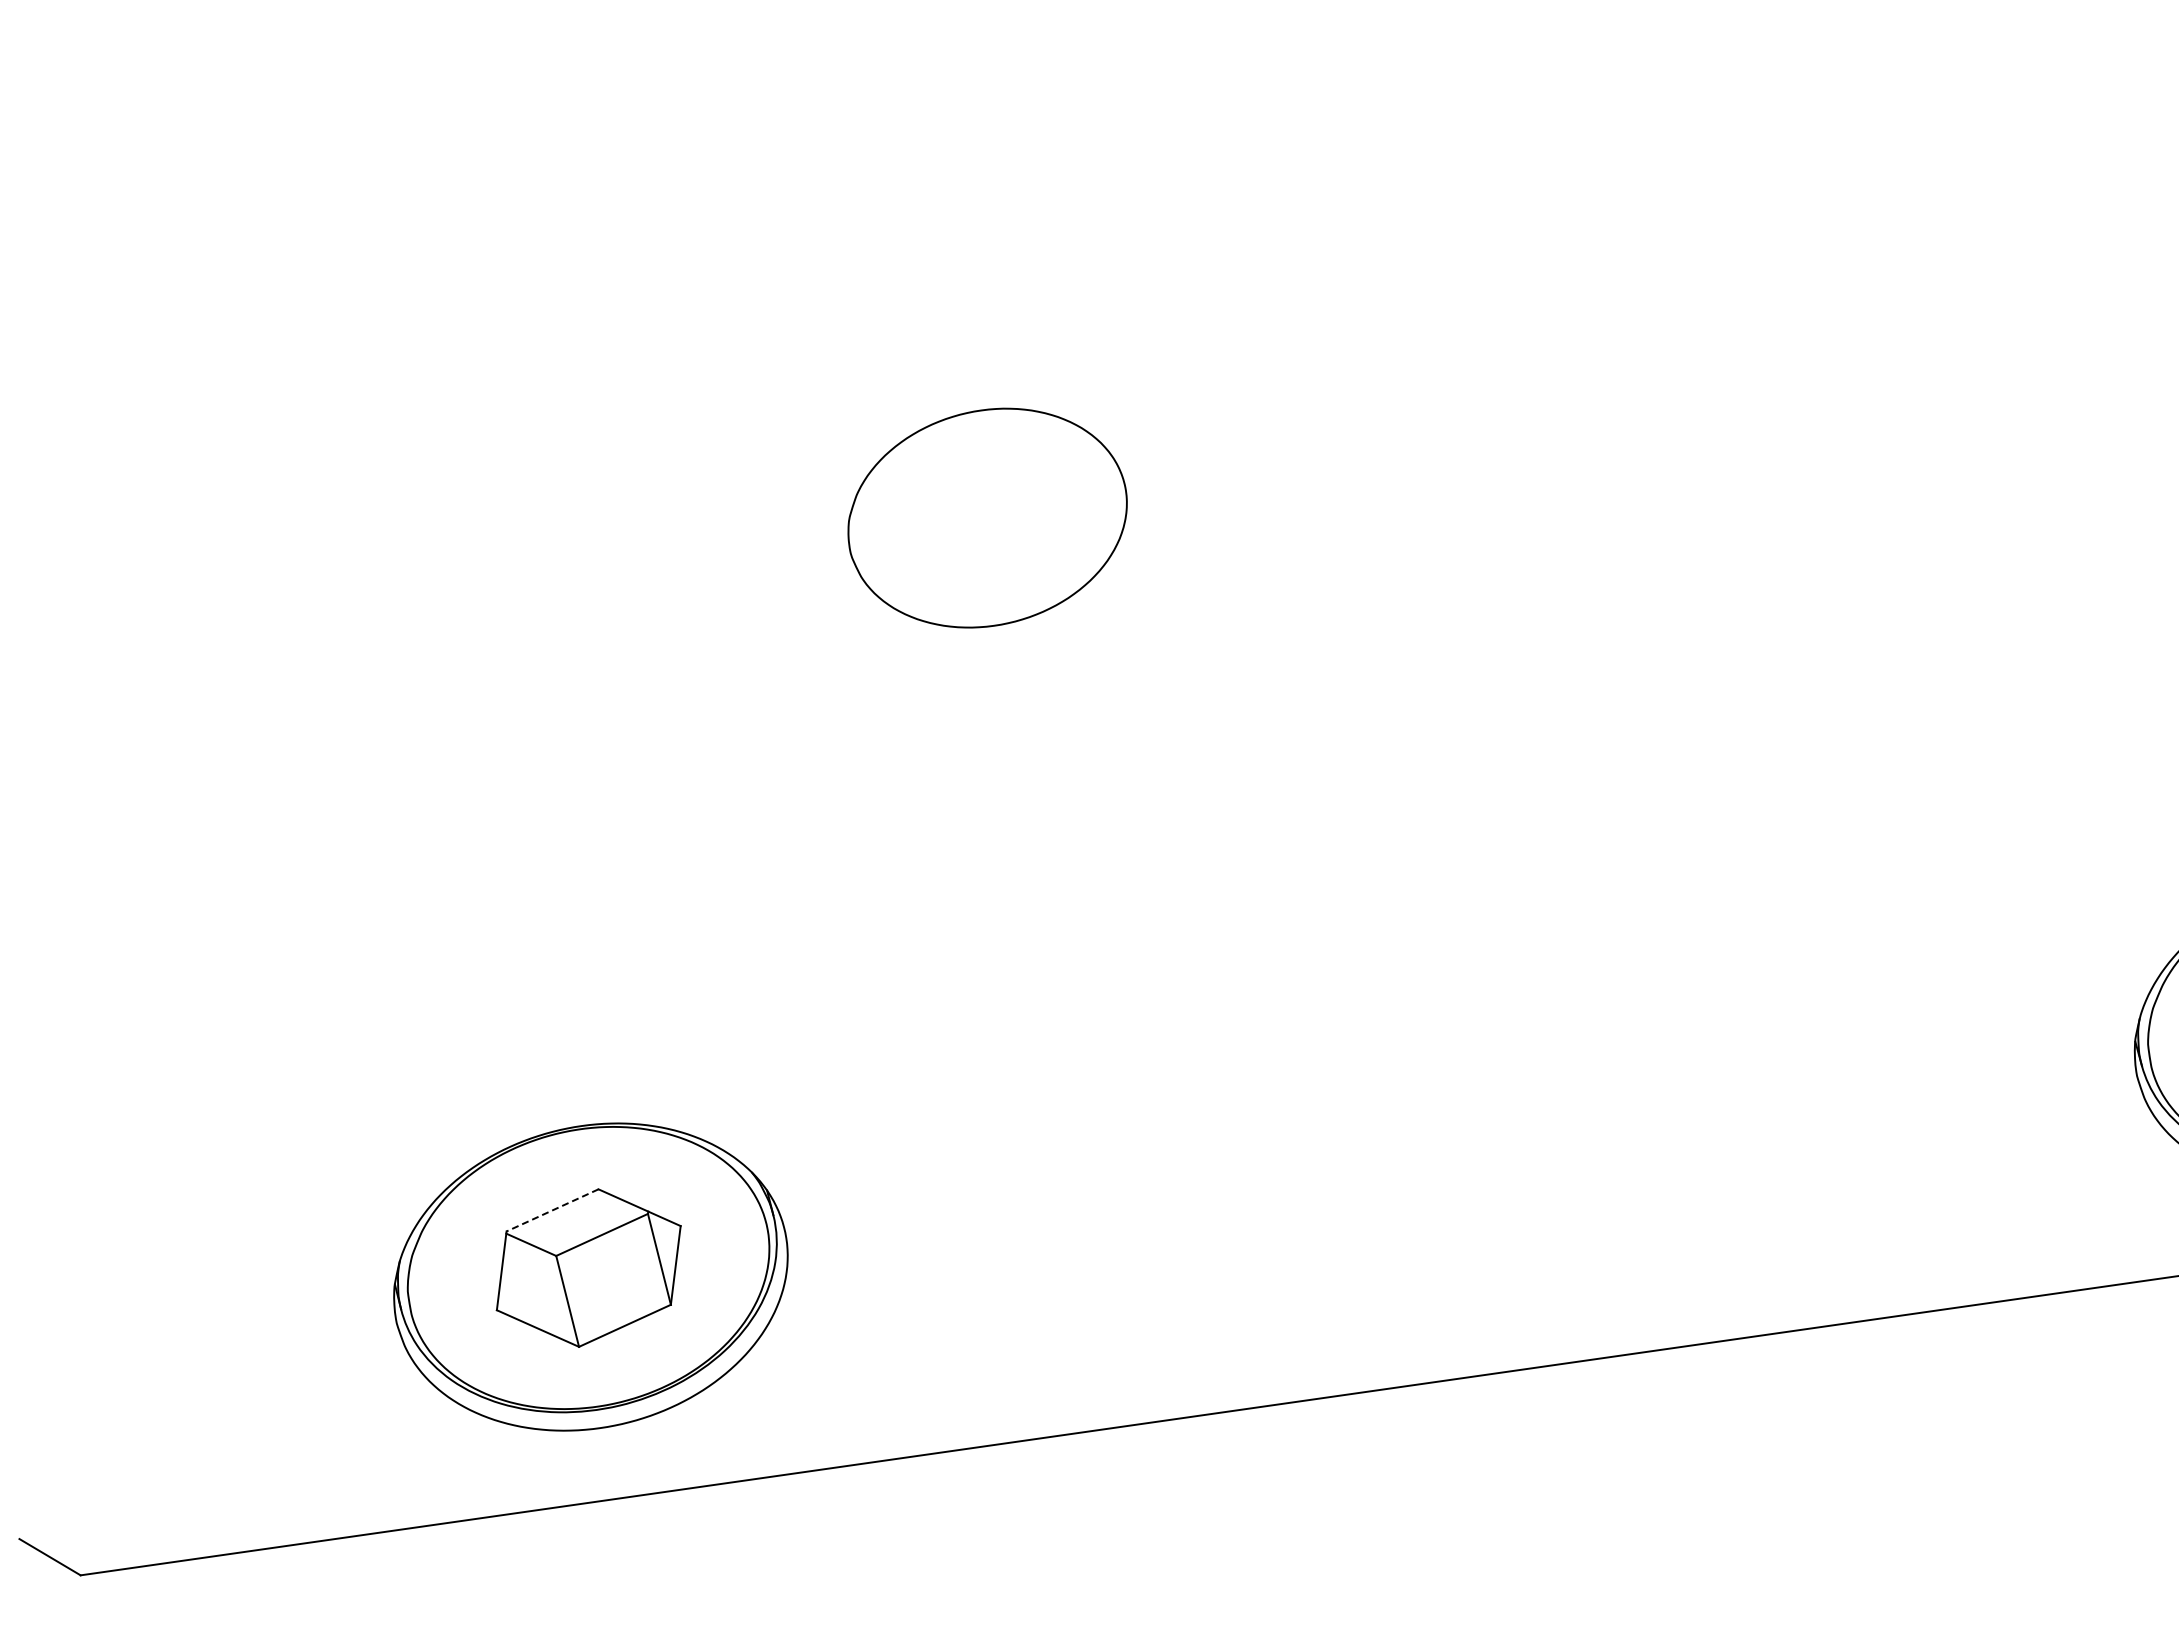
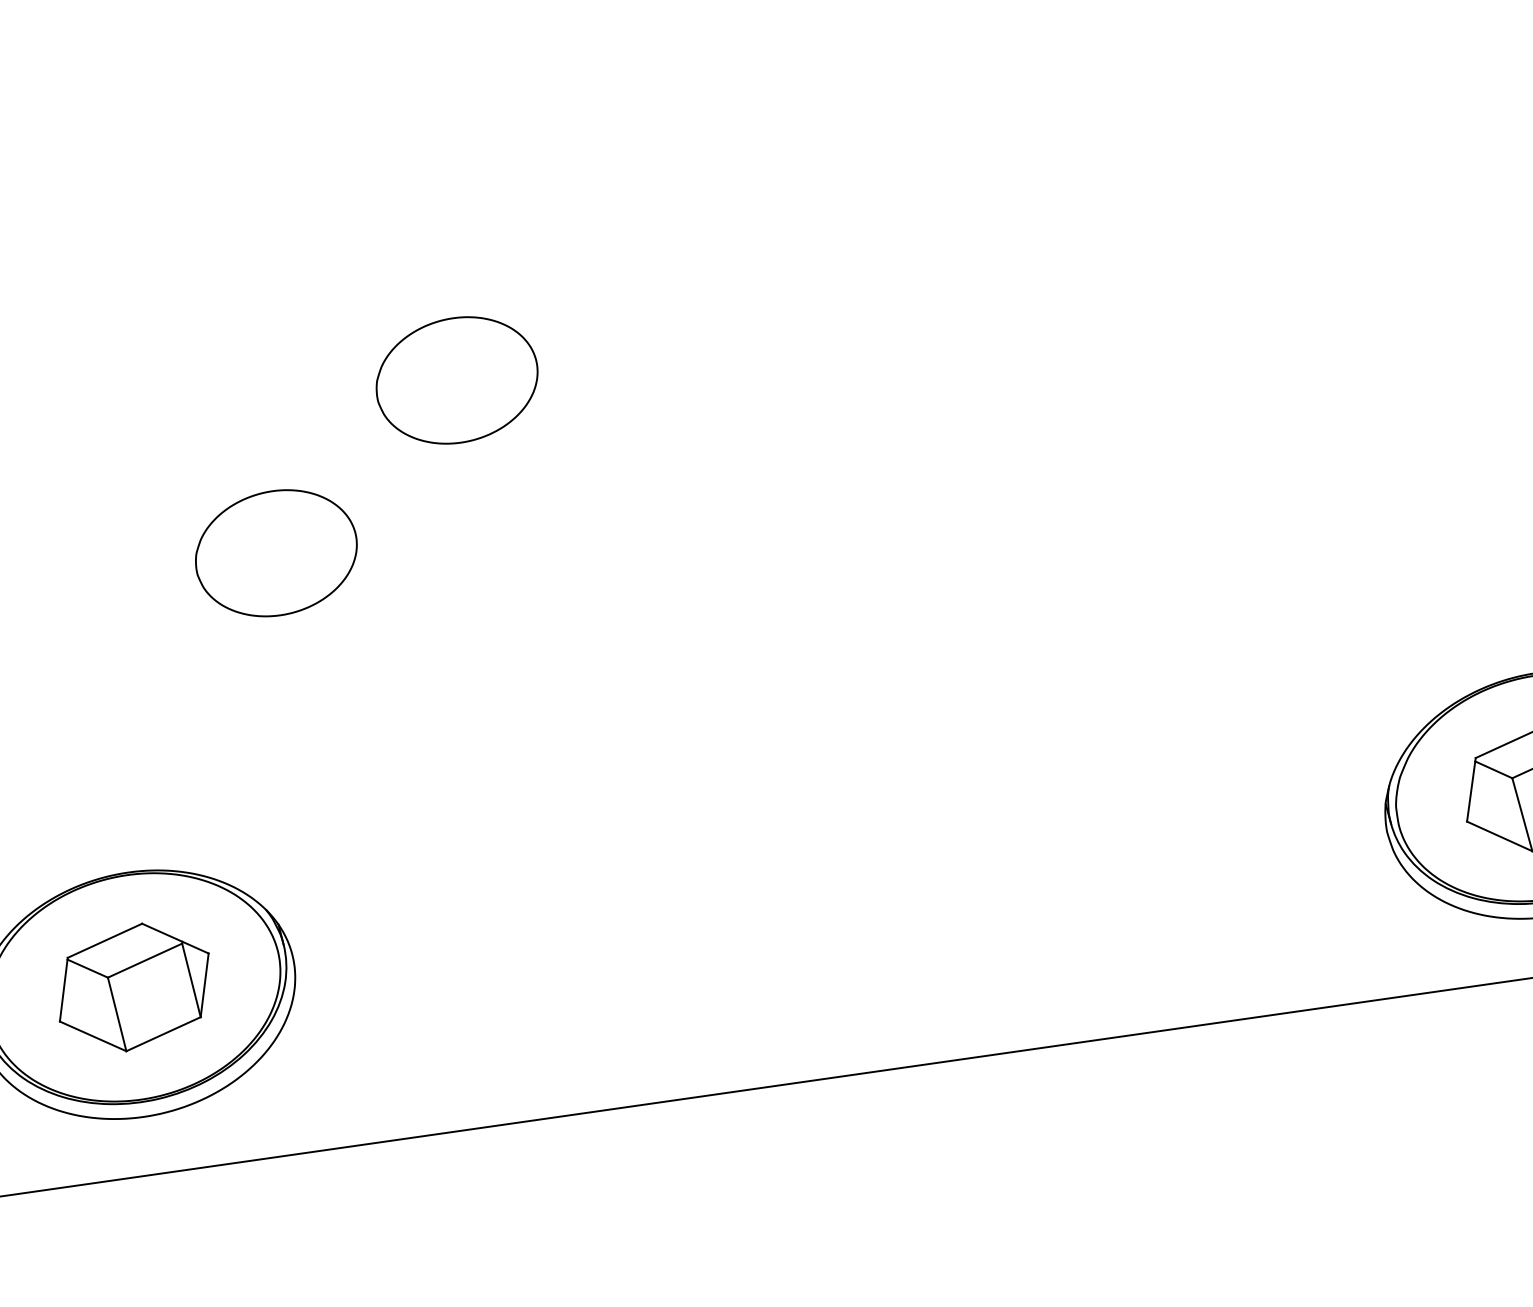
part: (987, 517) -> (456, 380), size x0.71
part: (764, 731) -> (276, 553), added
line: (552, 1210) -> (104, 940), dashed -> solid

